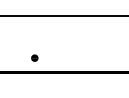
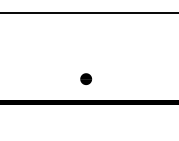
part: (34, 57) -> (85, 78), moved

